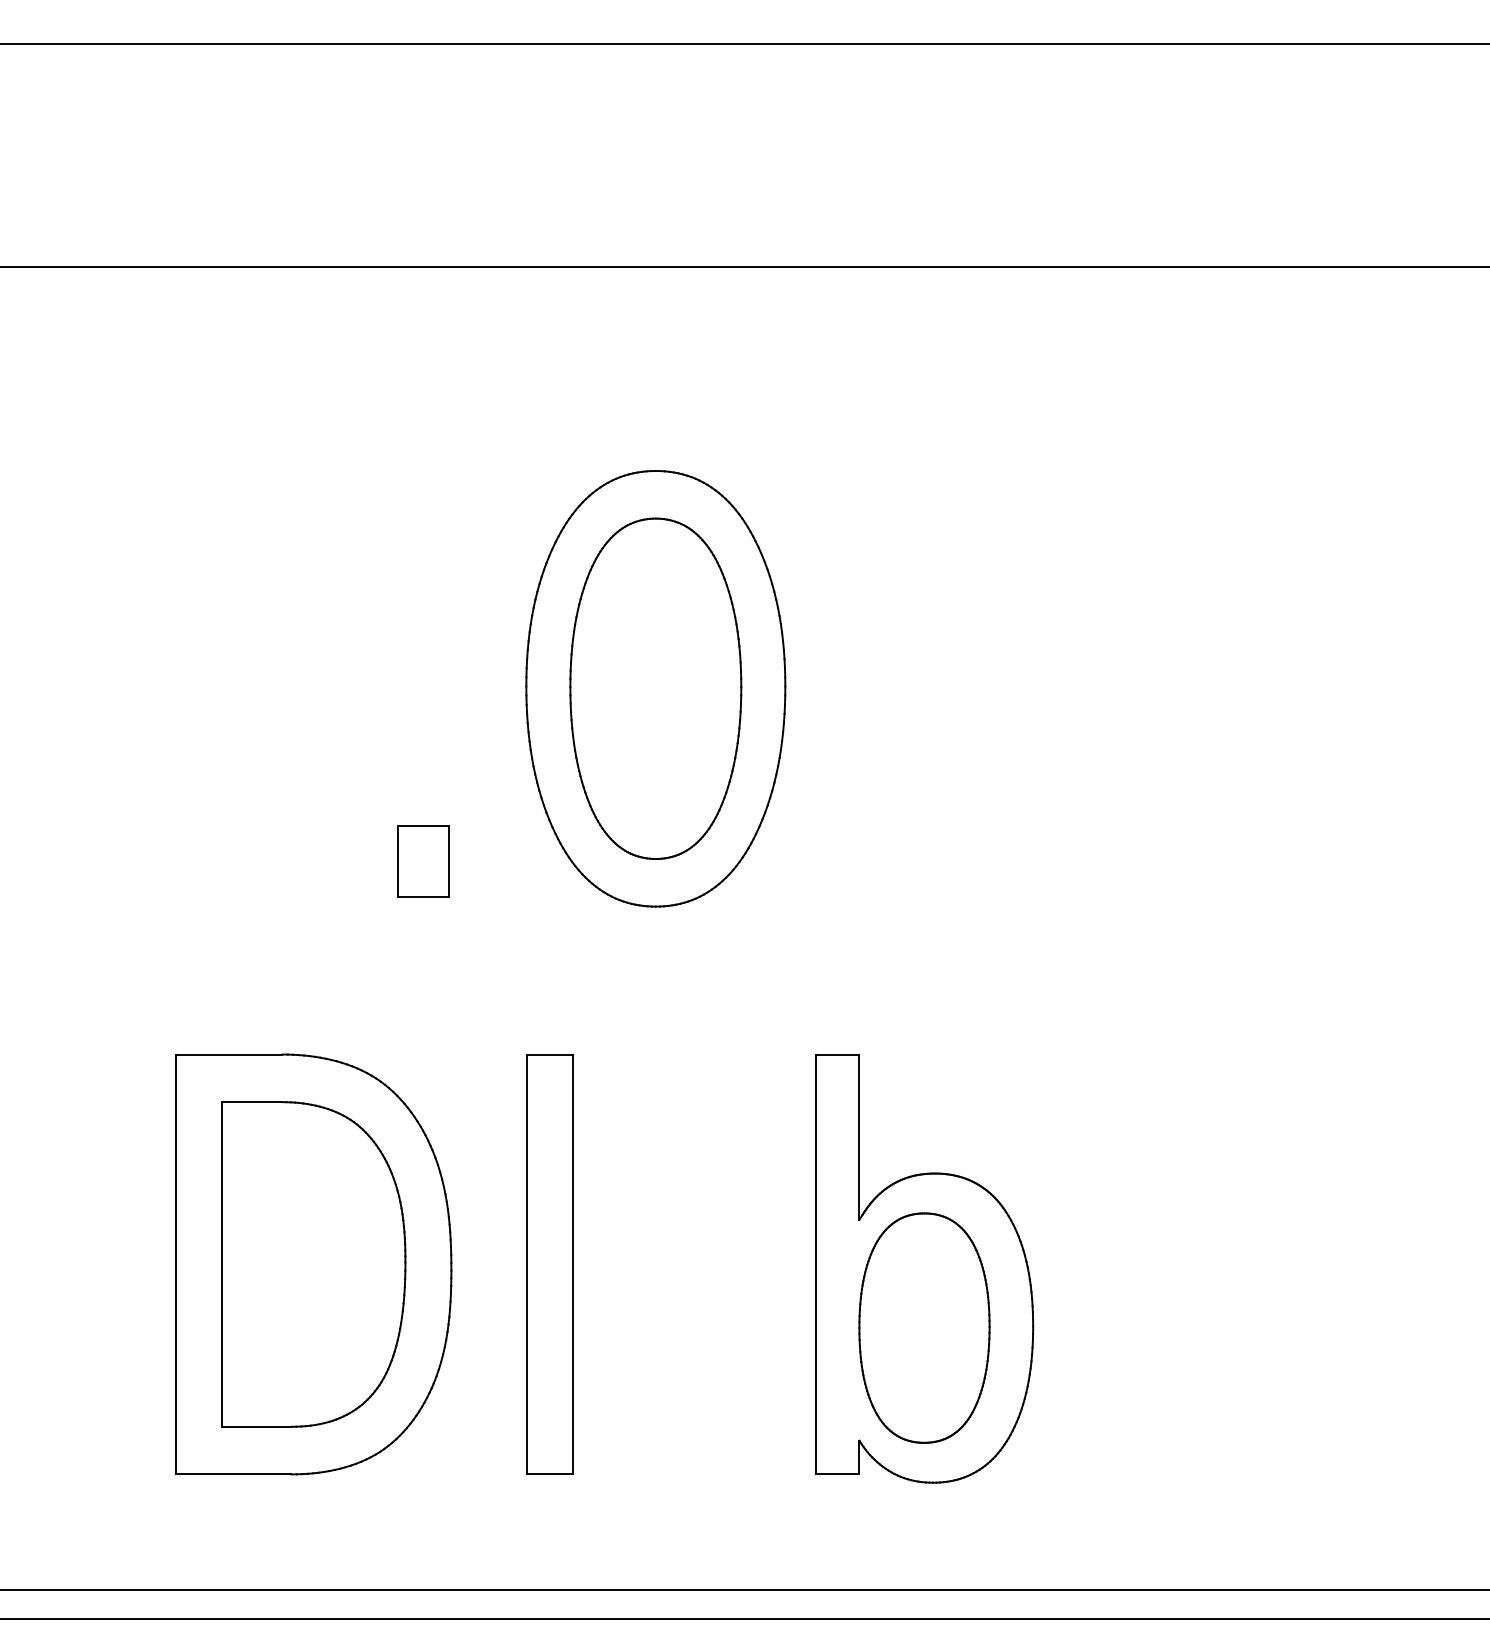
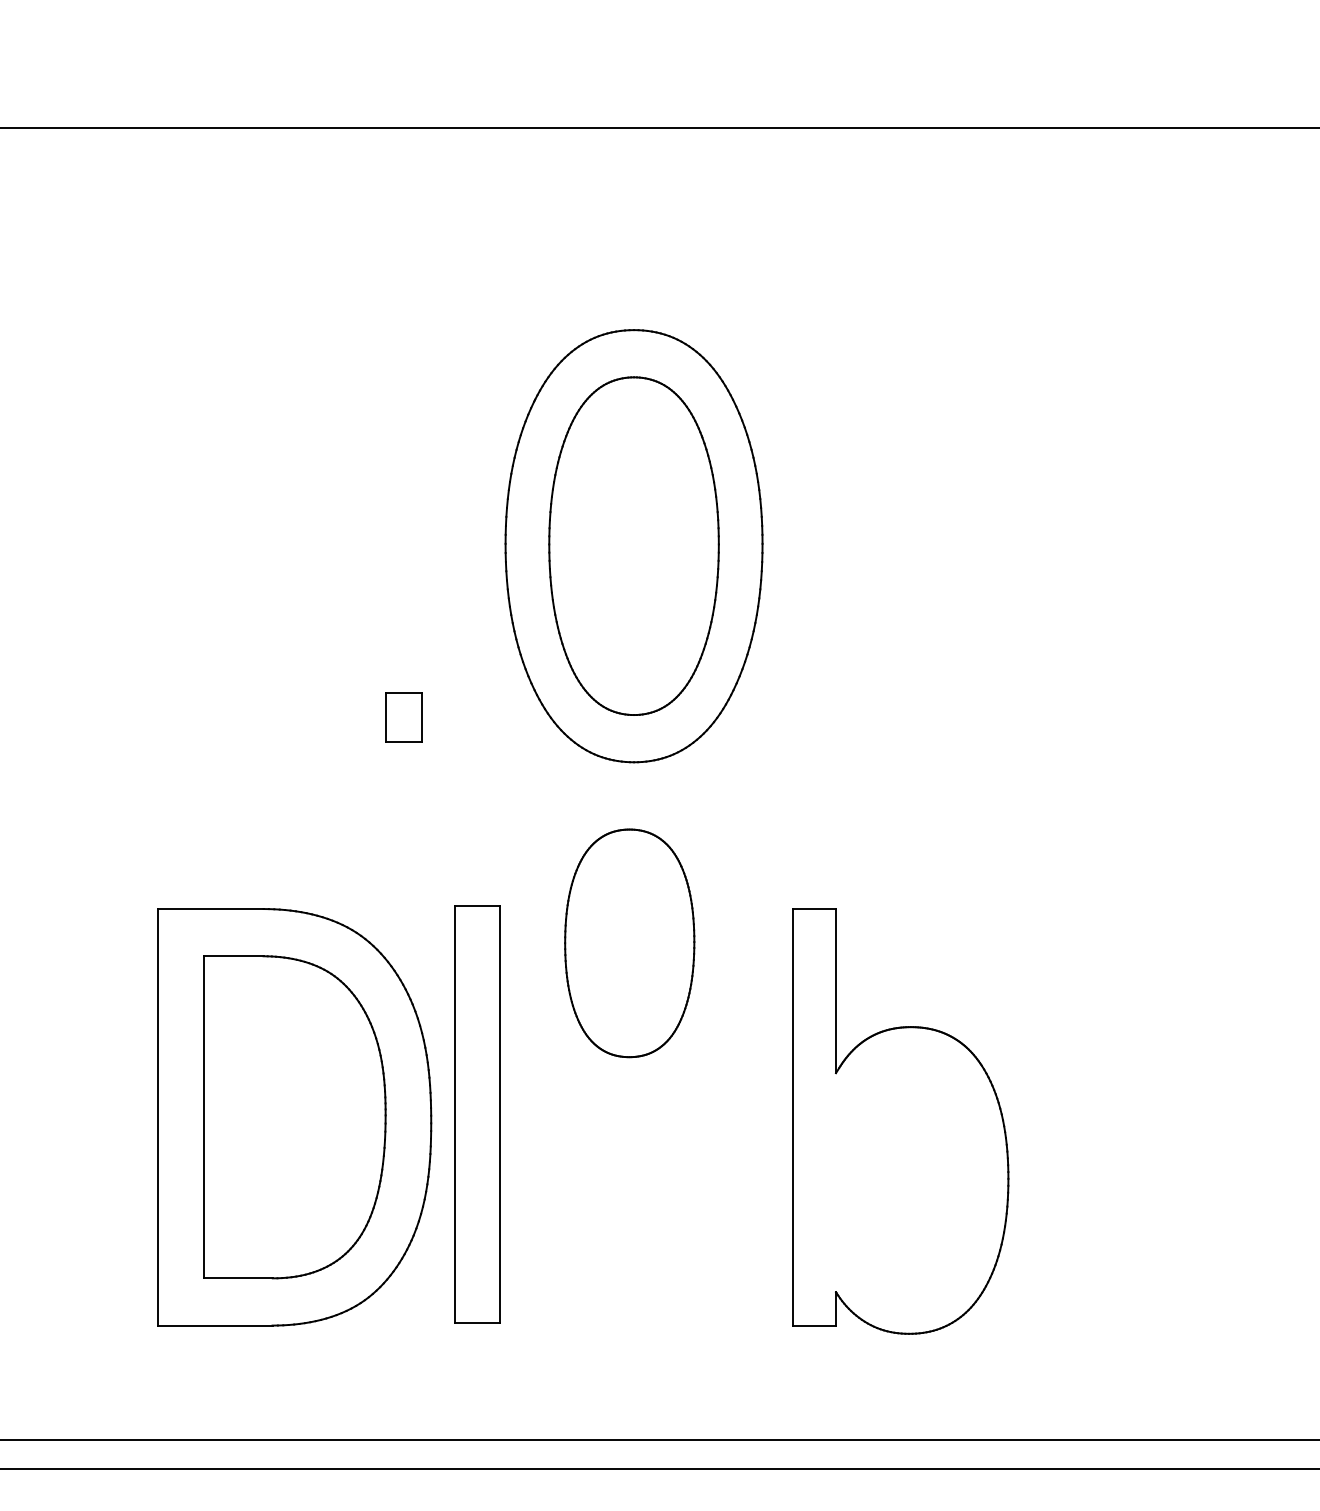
part: (423, 861) -> (403, 717), size x0.7
part: (549, 1264) -> (476, 1114), moved
part: (924, 1327) -> (629, 942), moved

